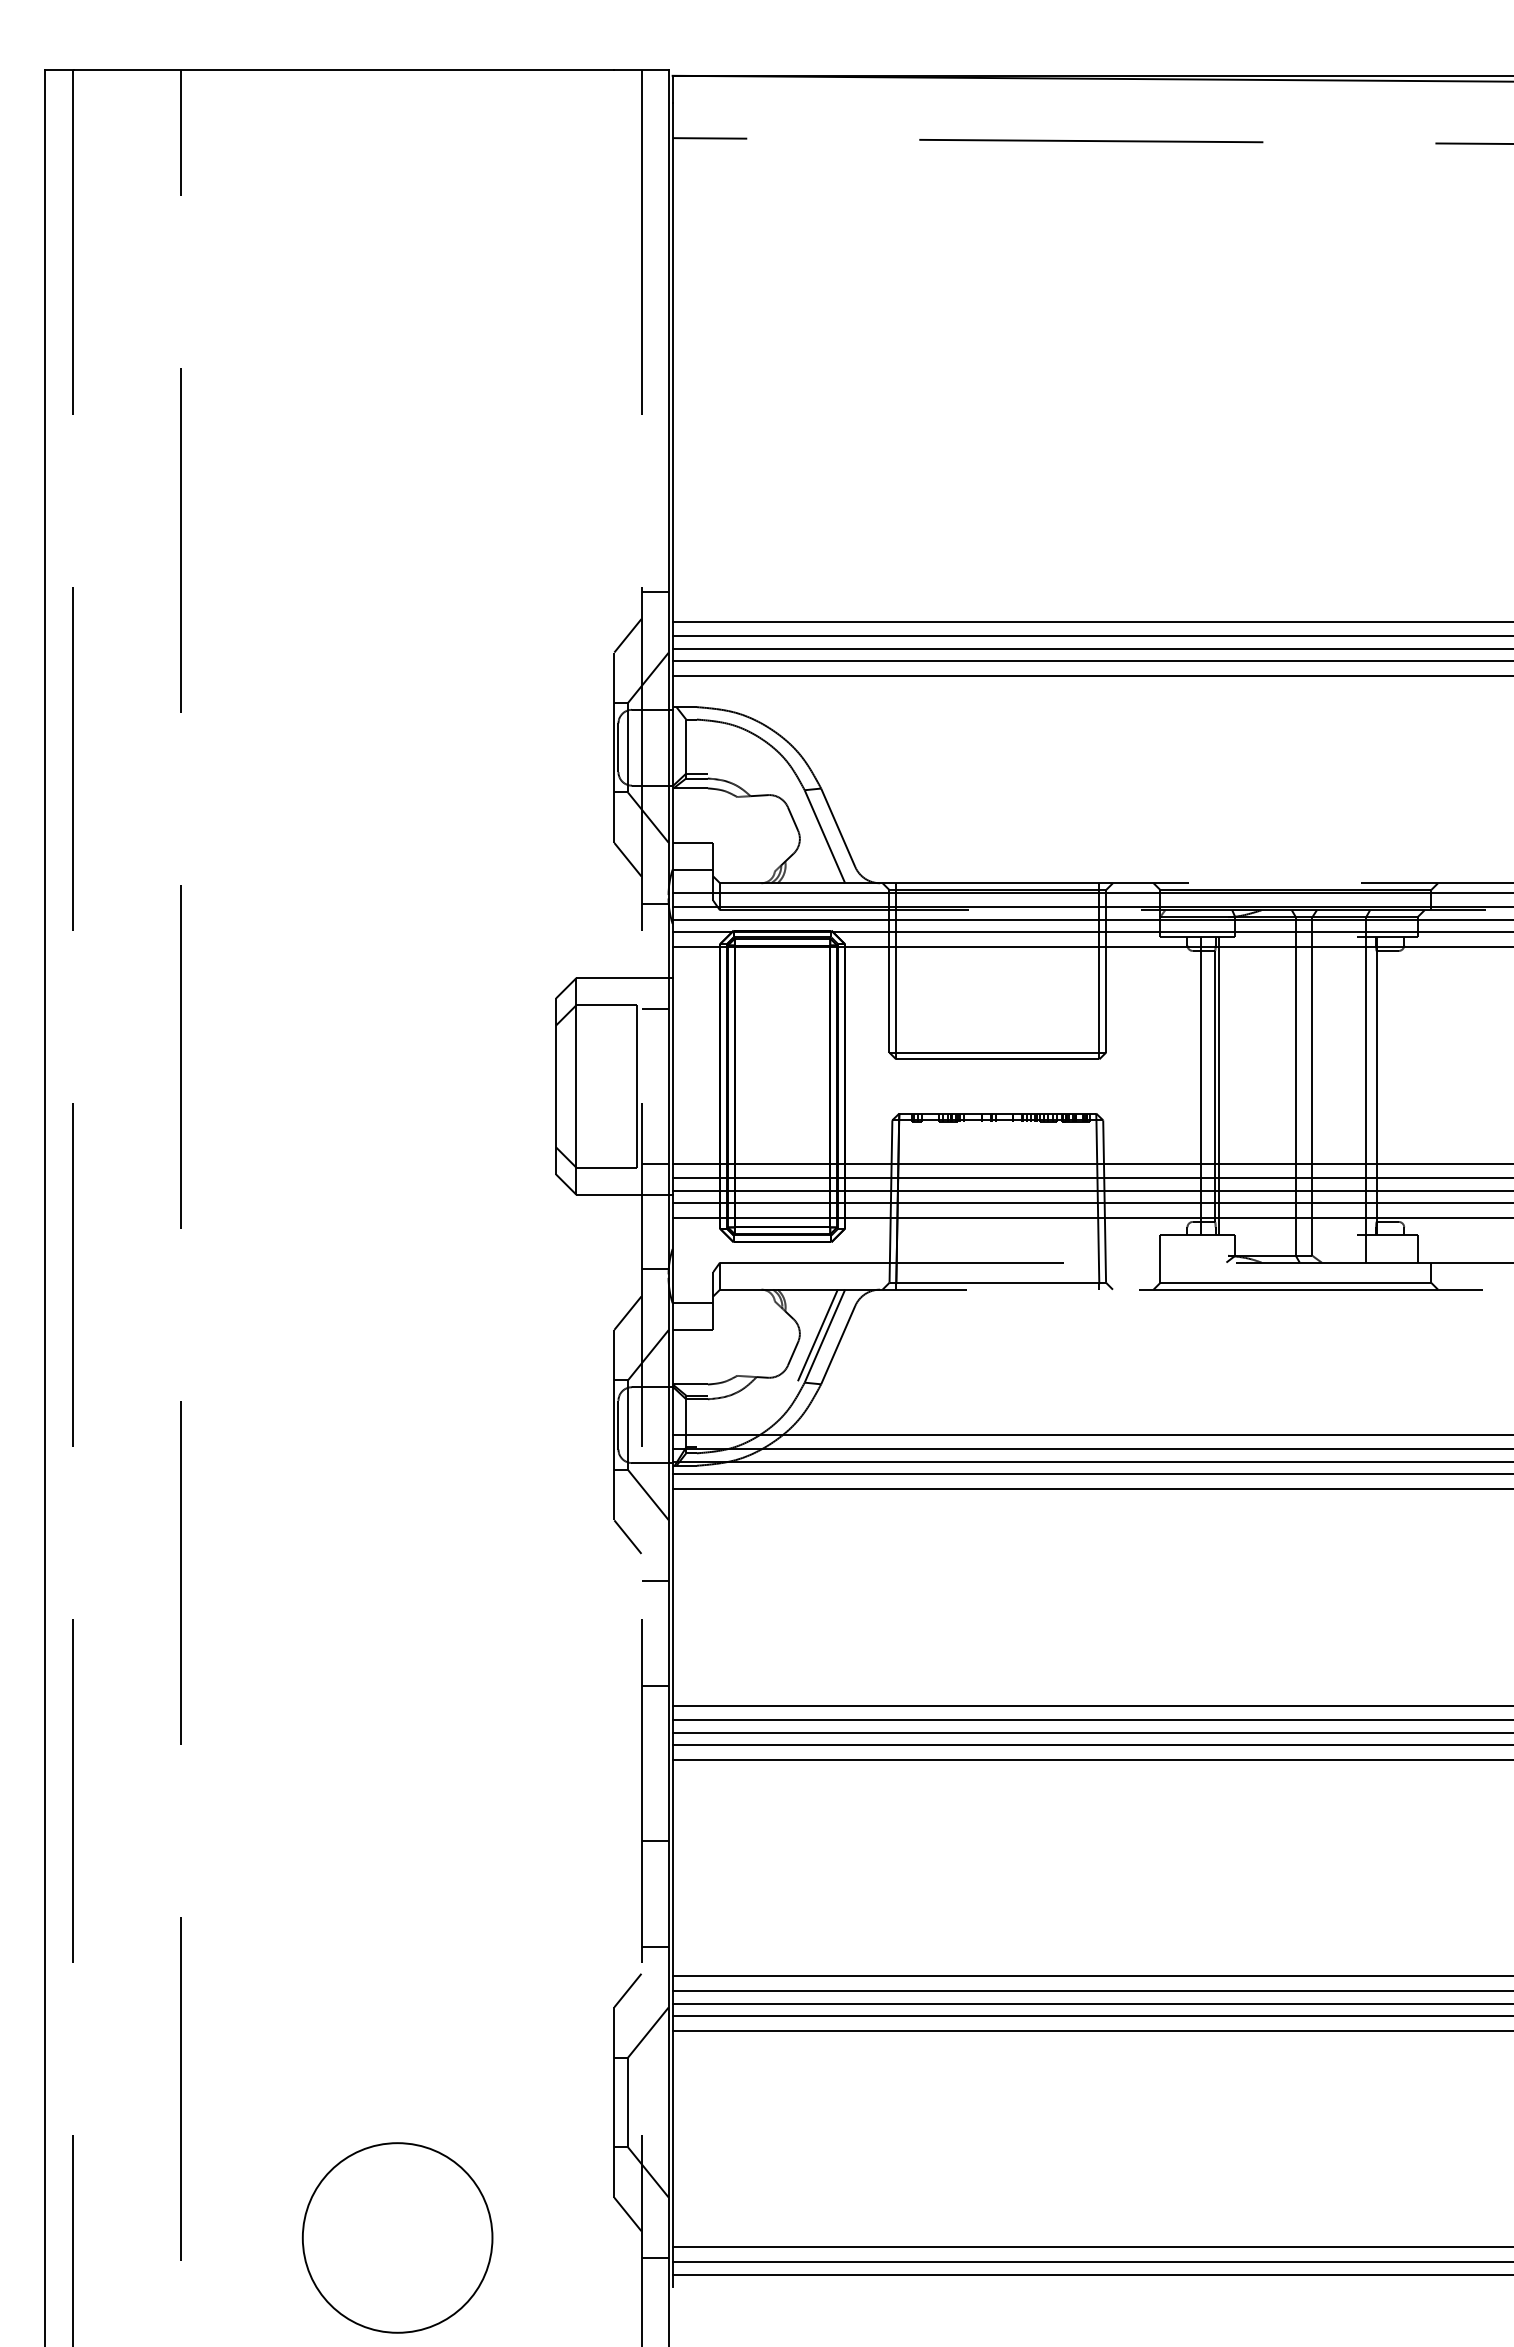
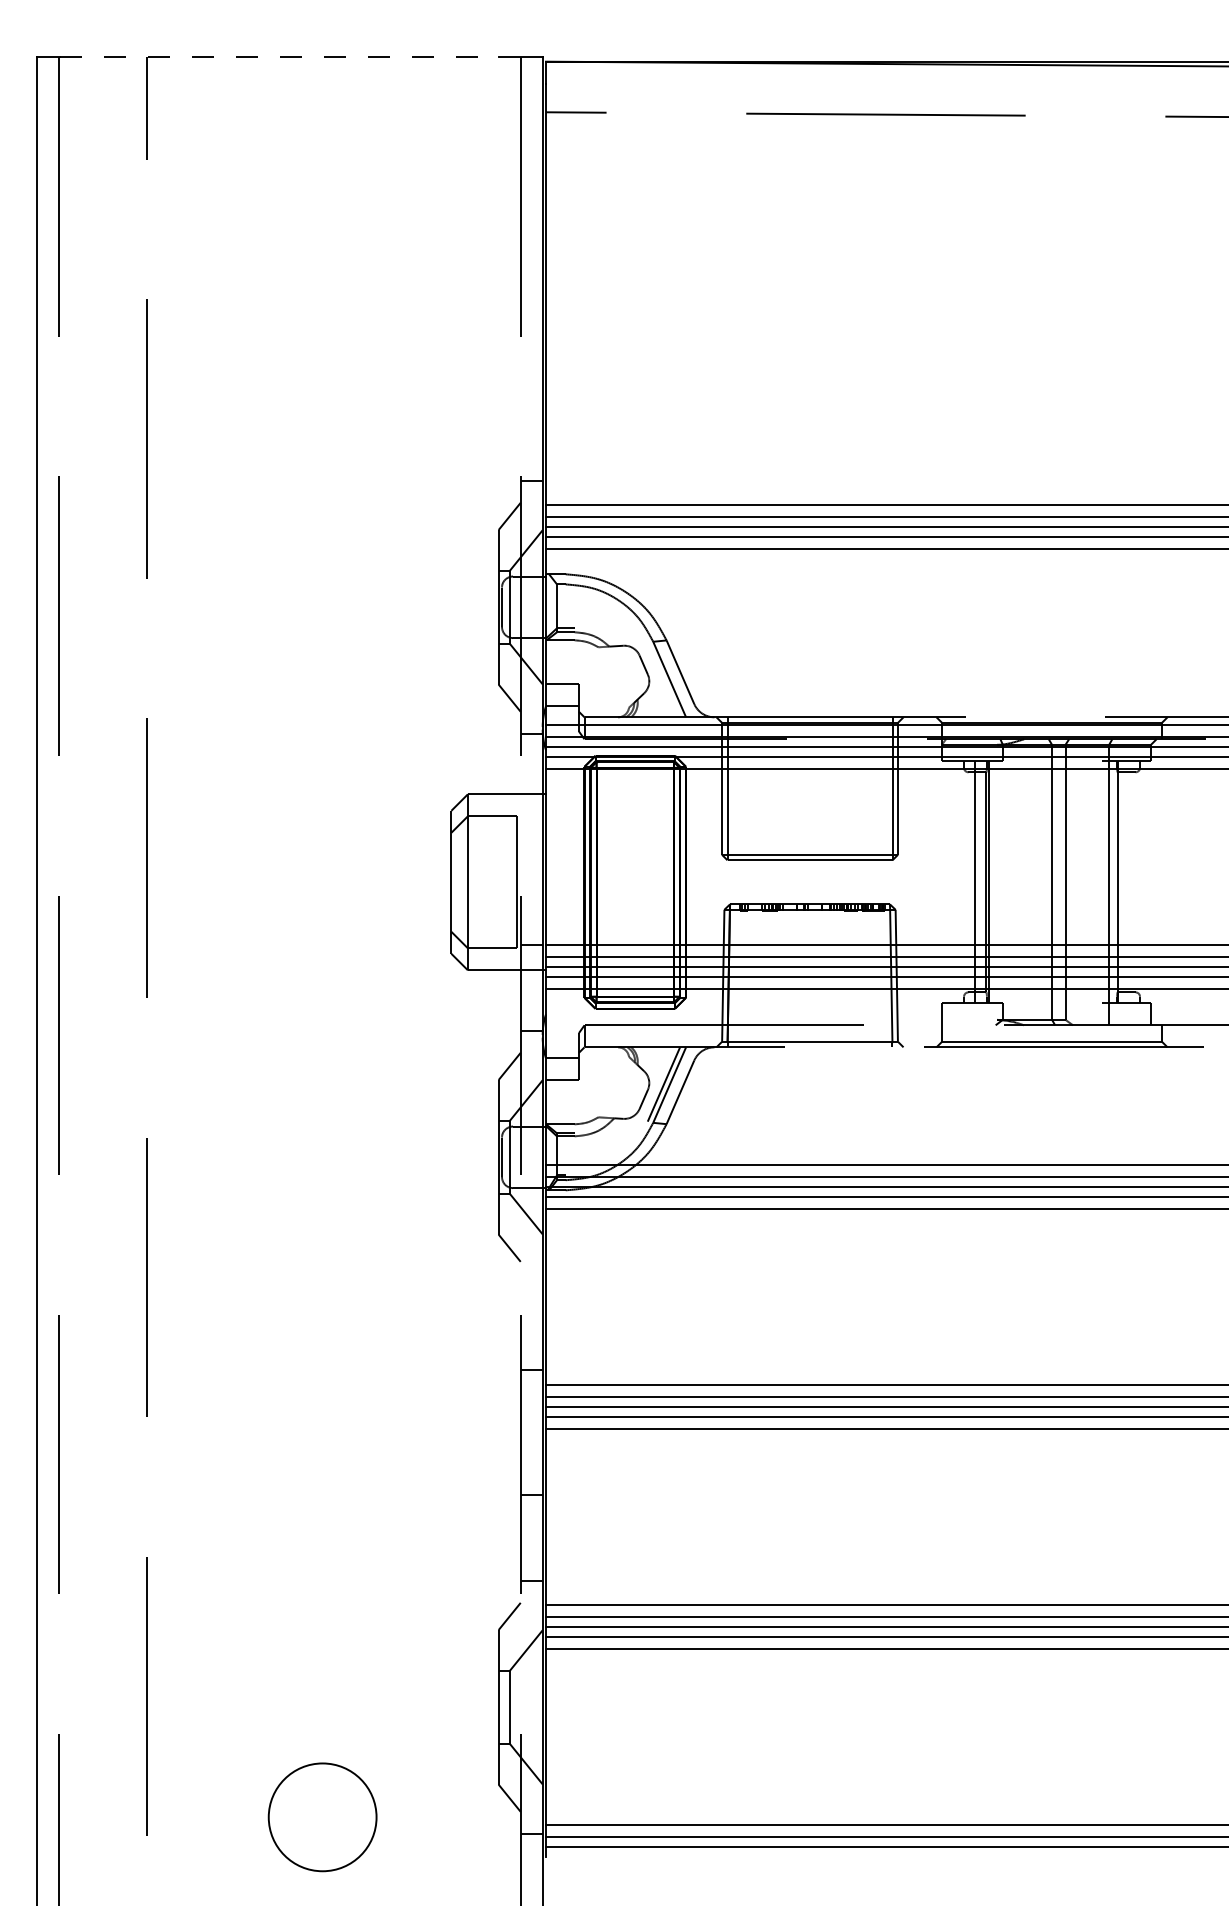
line: (344, 70) -> (279, 57), solid -> dashed
line: (654, 1009) -> (531, 819), removed
line: (654, 1580) -> (531, 1283), removed
circle: (397, 2237) -> (322, 1816), size x0.7

